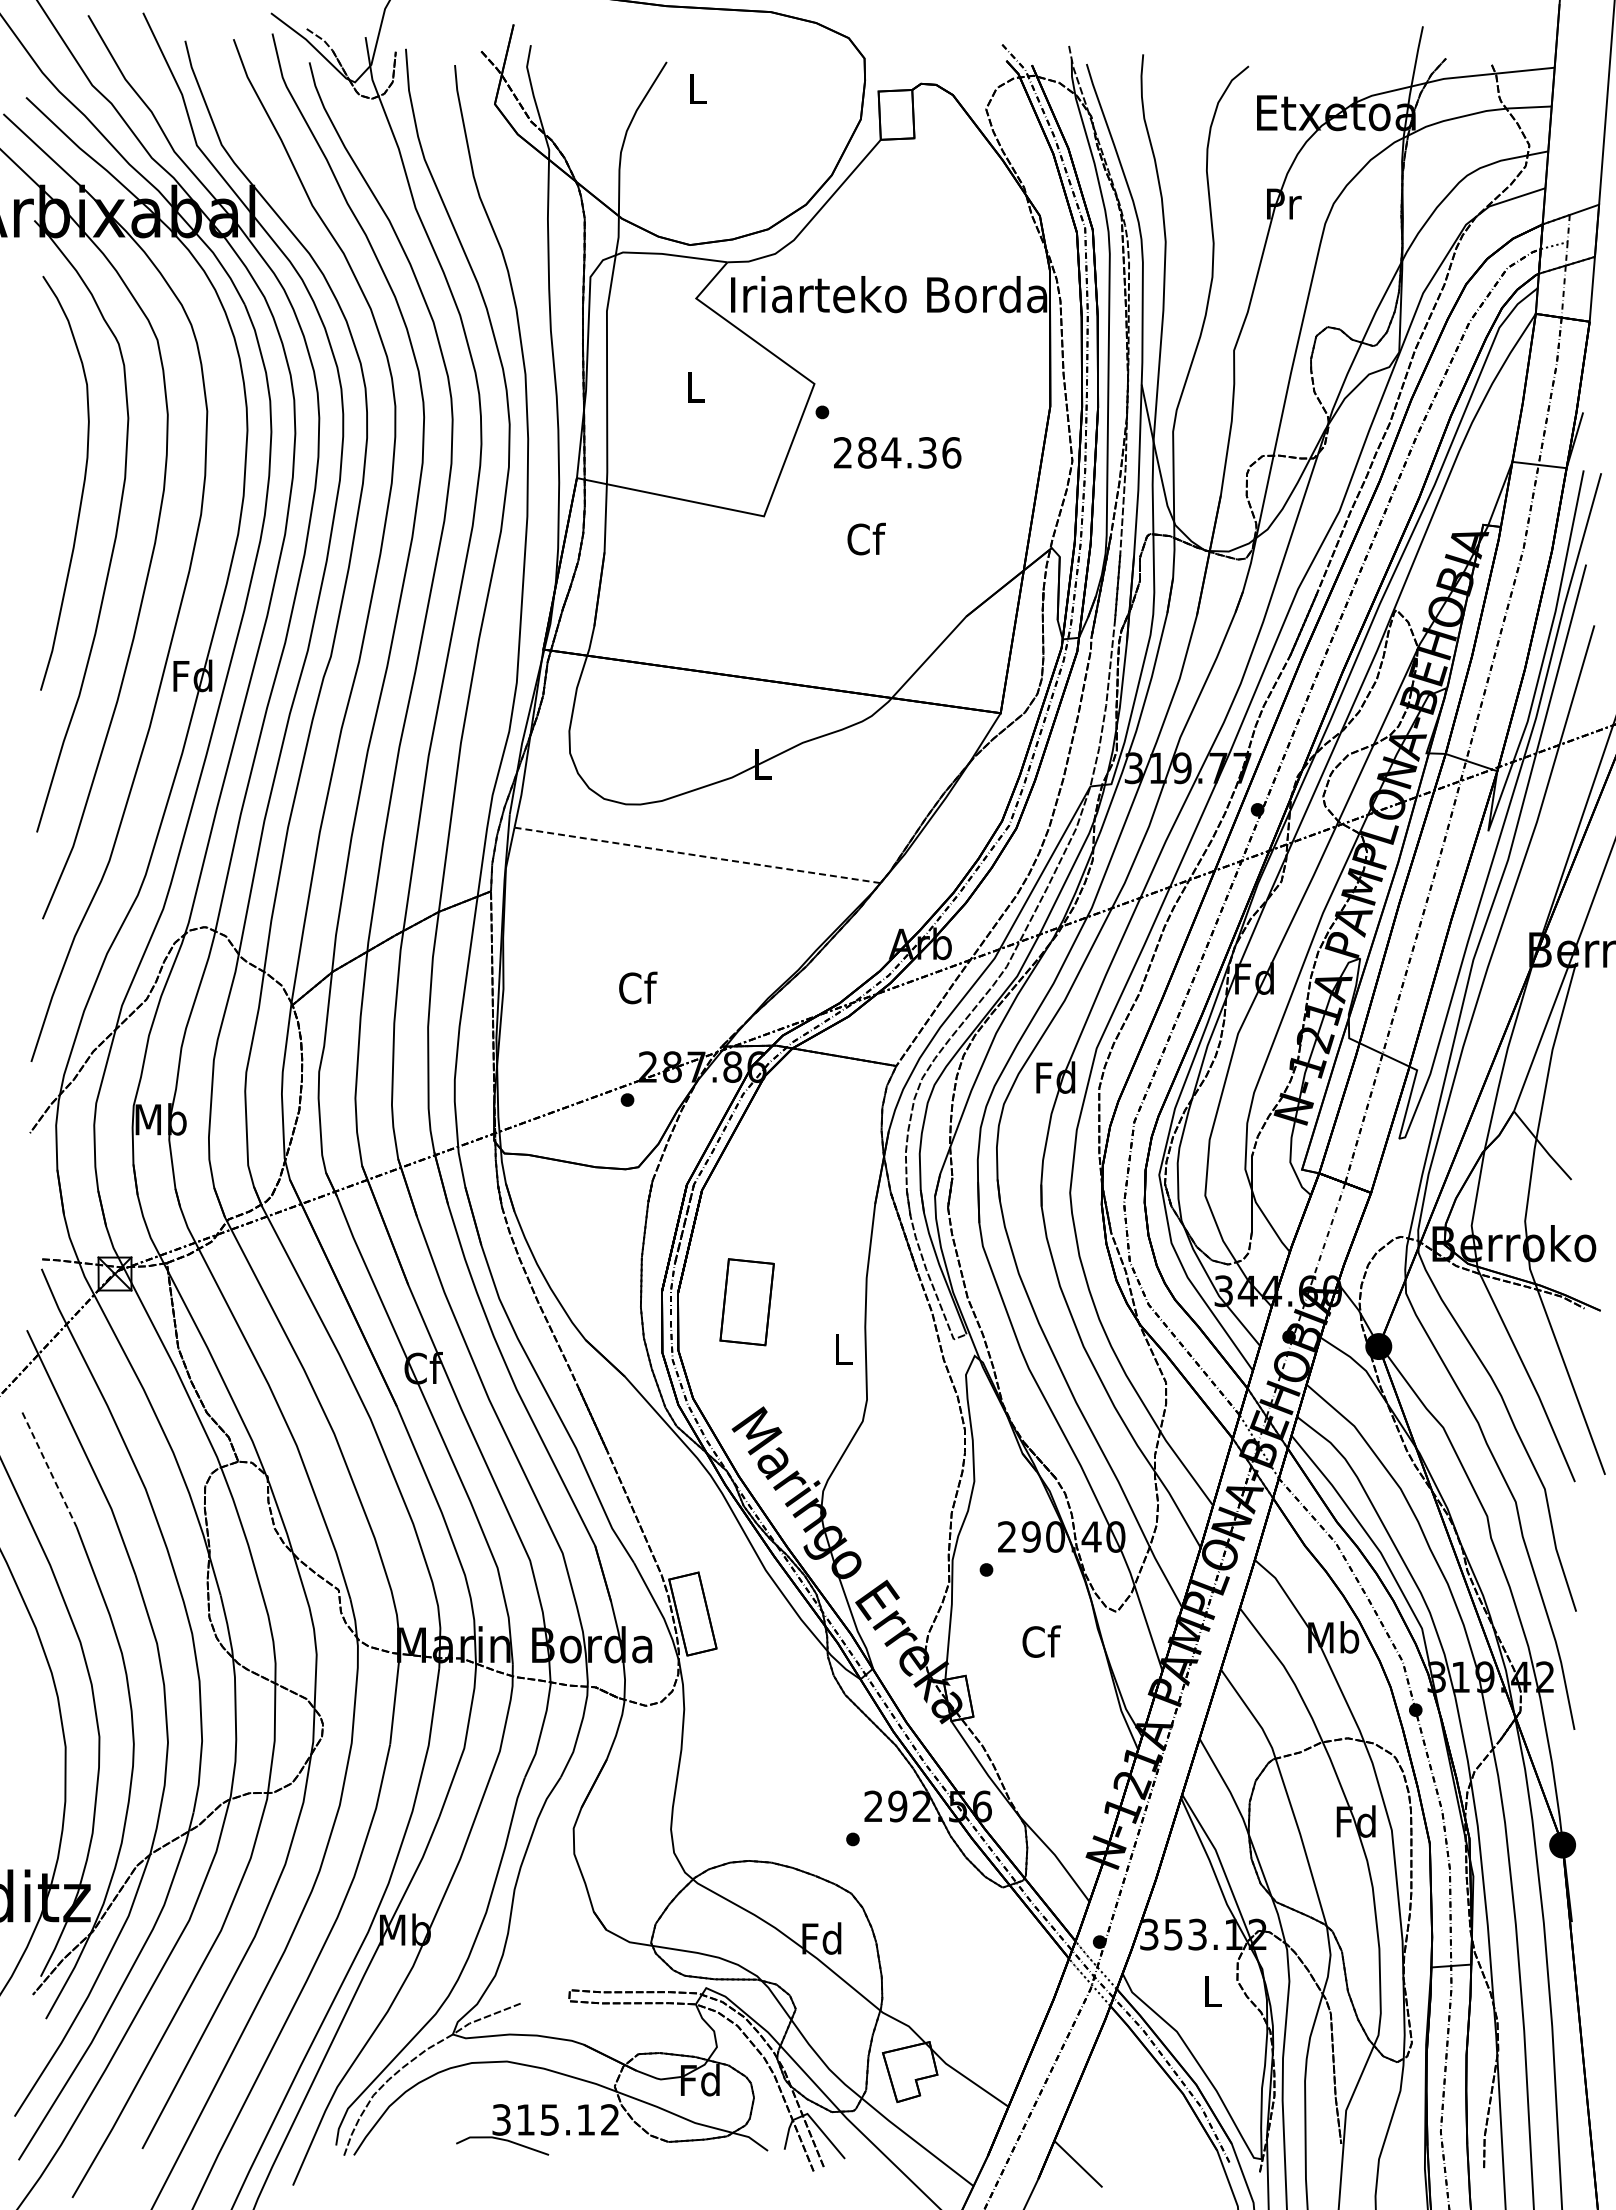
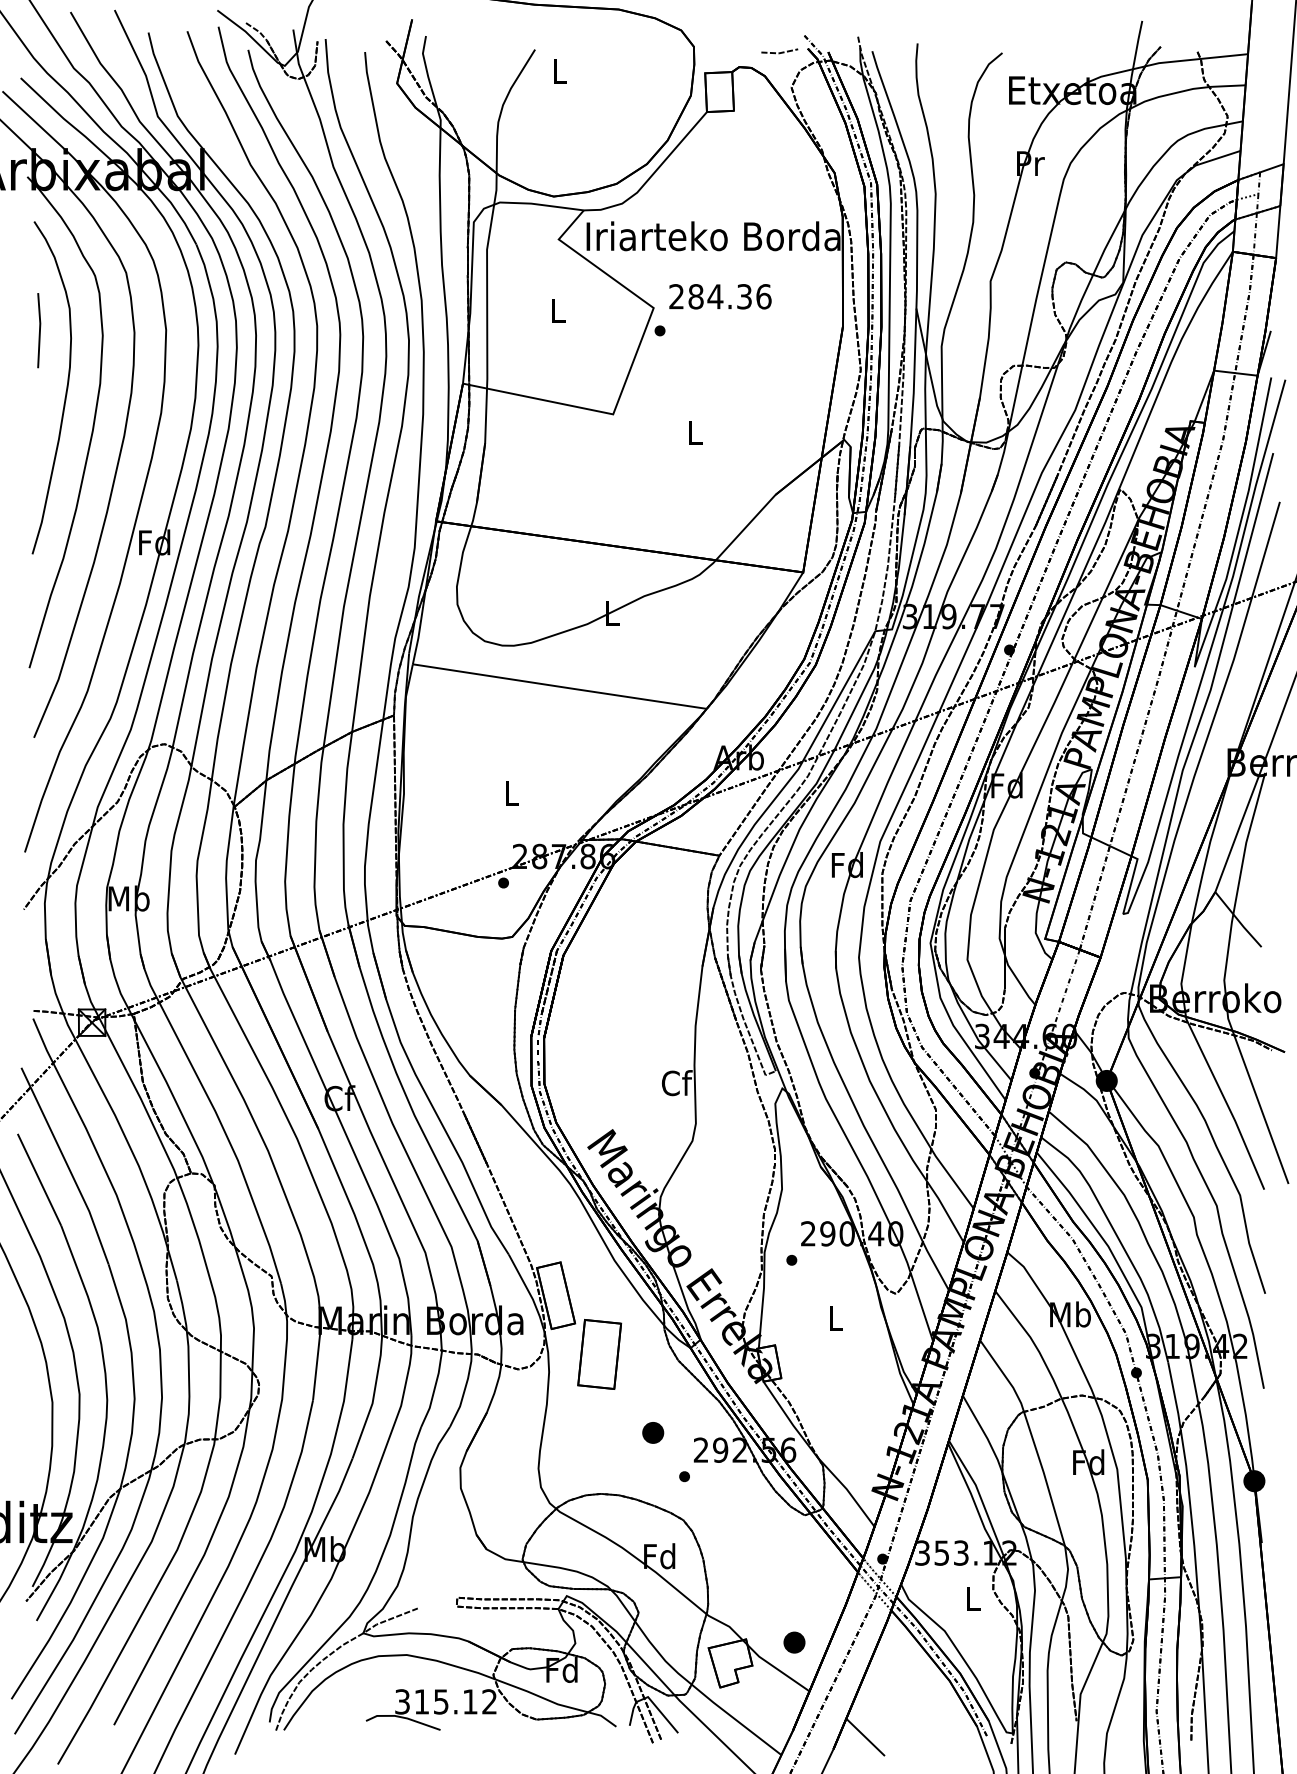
line: (971, 65) -> (779, 52), added
line: (49, 411) -> (39, 330), added
text: (897, 452) -> (720, 296), moved
text: (866, 538) -> (695, 432), Cf -> L
line: (698, 855) -> (560, 686), dashed -> solid
text: (638, 987) -> (512, 792), Cf -> L
part: (746, 1302) -> (599, 1354), moved
text: (843, 1349) -> (677, 1083), L -> Cf
line: (49, 1470) -> (39, 1180), dashed -> solid
text: (1041, 1641) -> (835, 1317), Cf -> L
part: (813, 1784) -> (652, 1432), added
part: (989, 2045) -> (794, 1642), added

